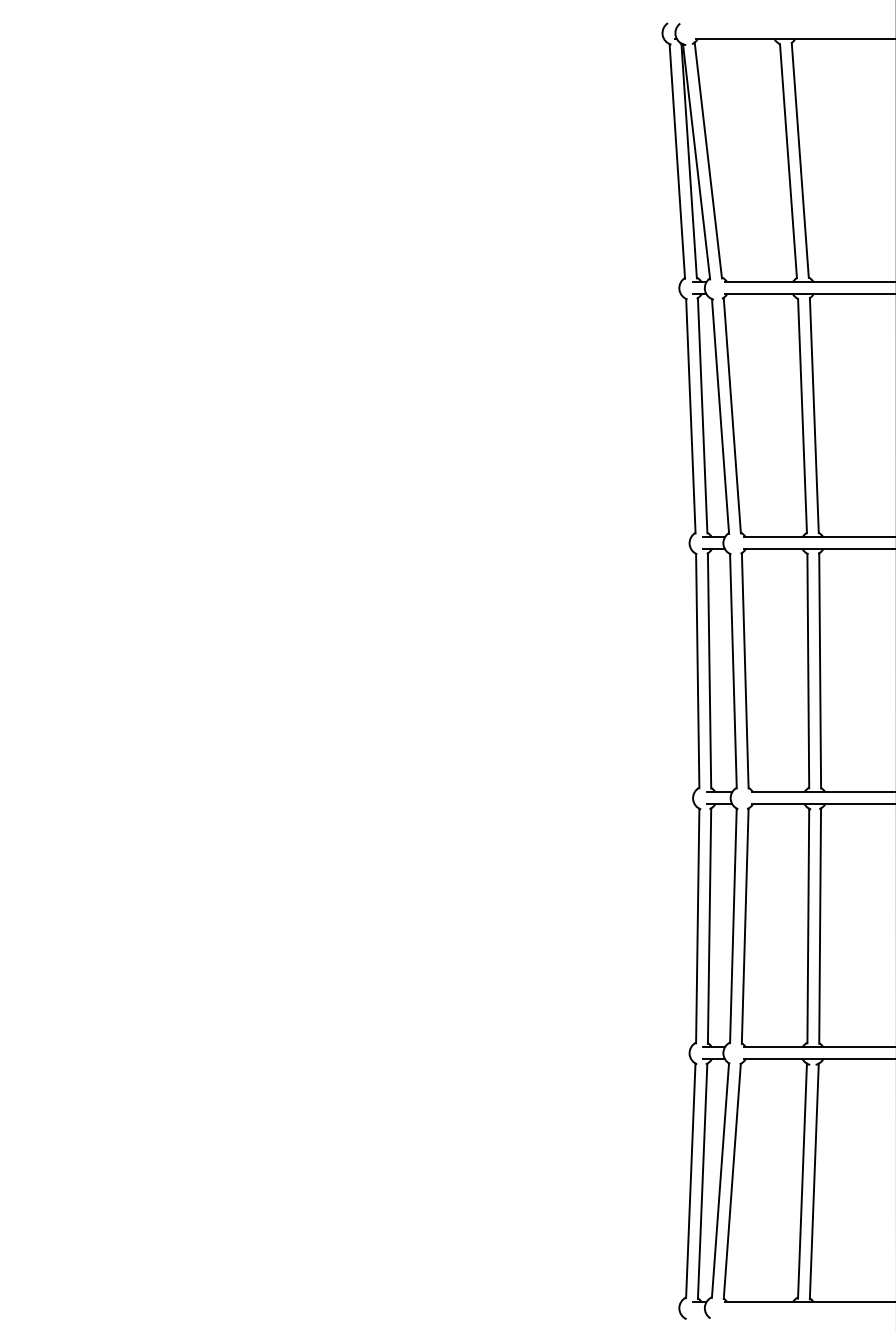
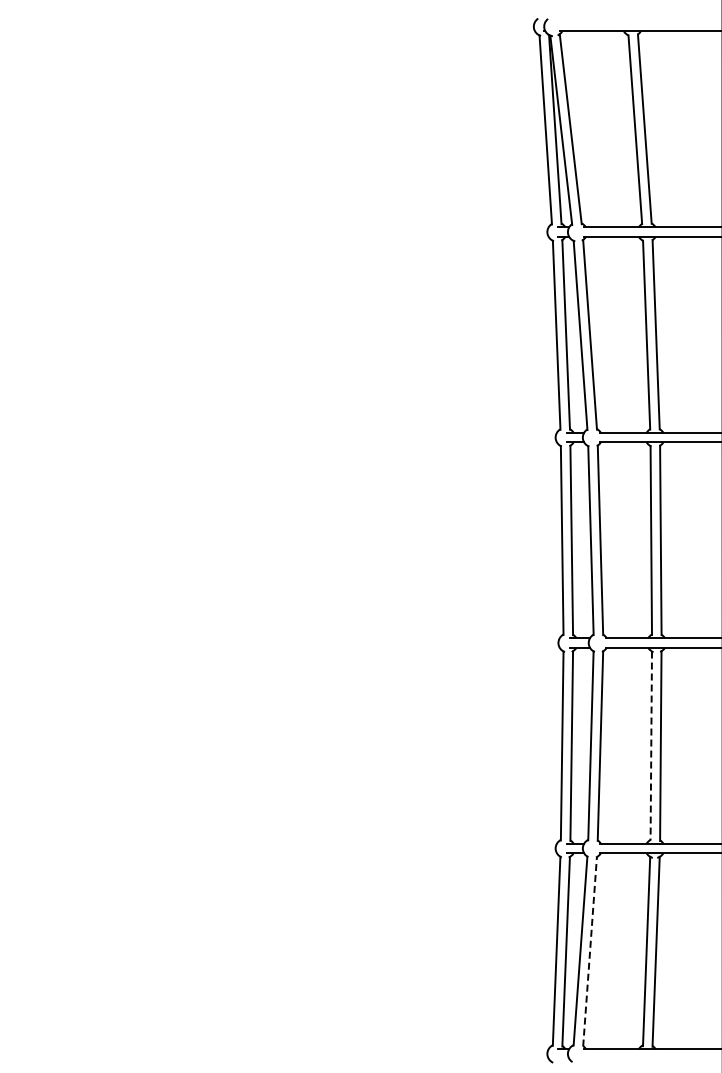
line: (808, 926) -> (651, 746), solid -> dashed
line: (732, 1181) -> (590, 951), solid -> dashed

